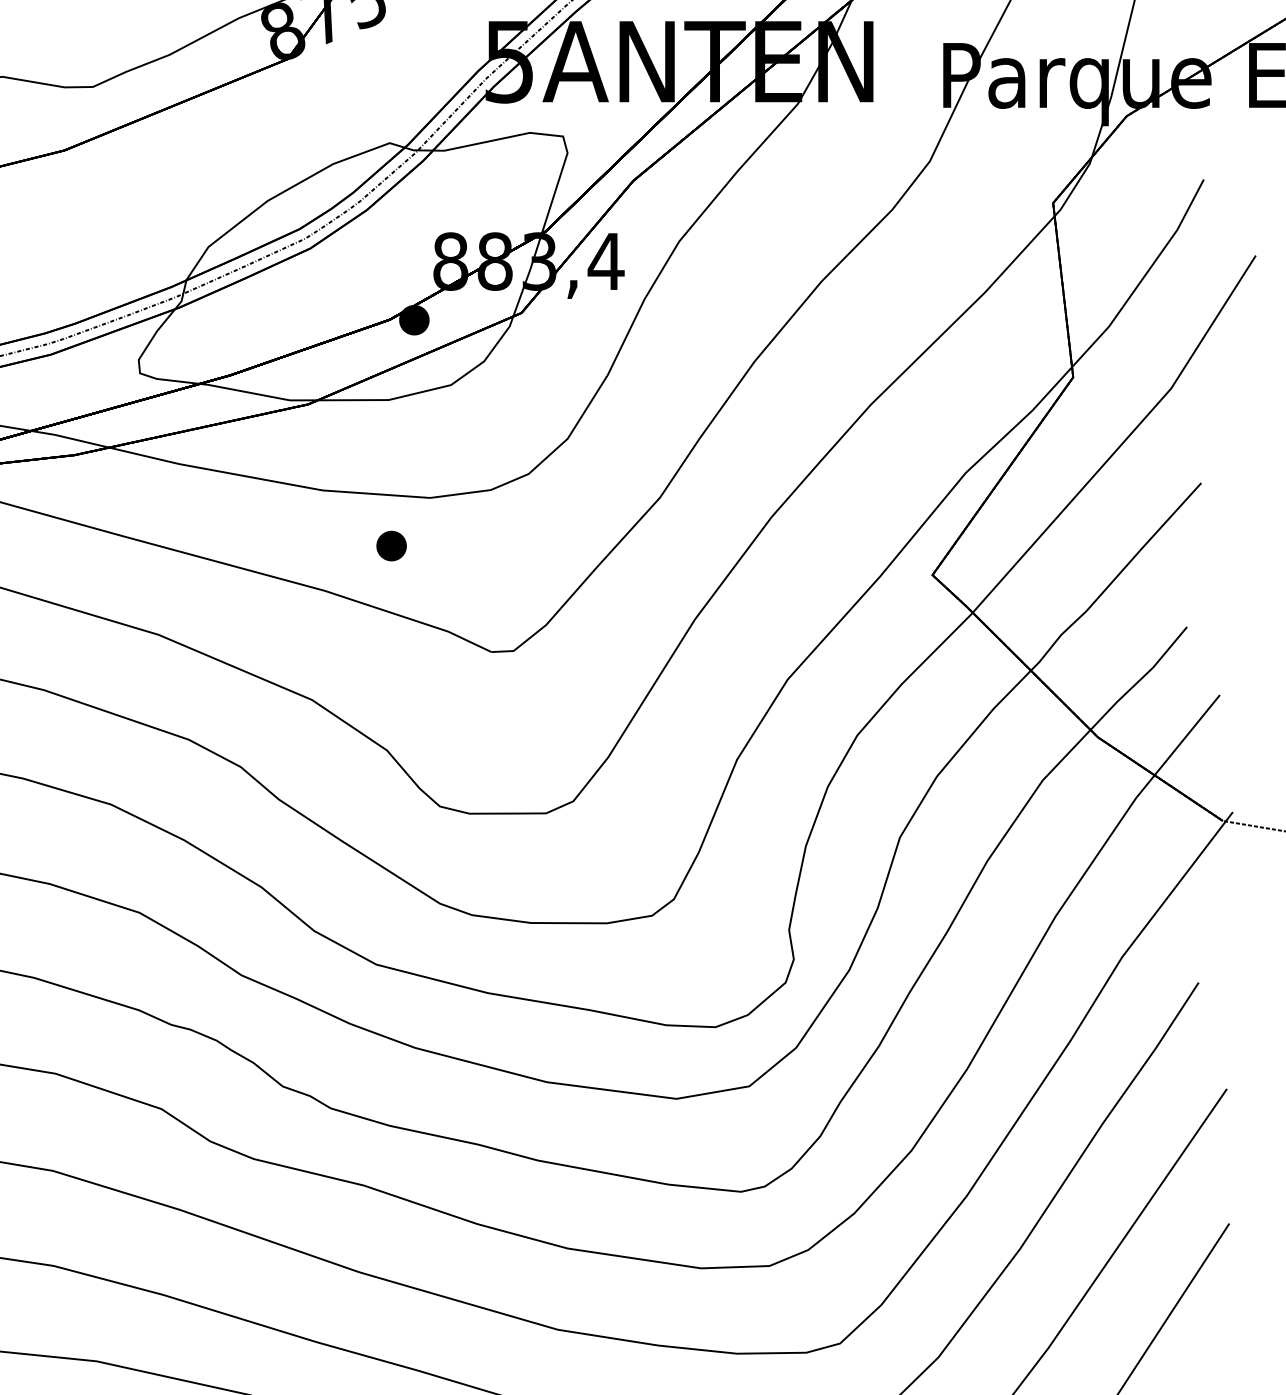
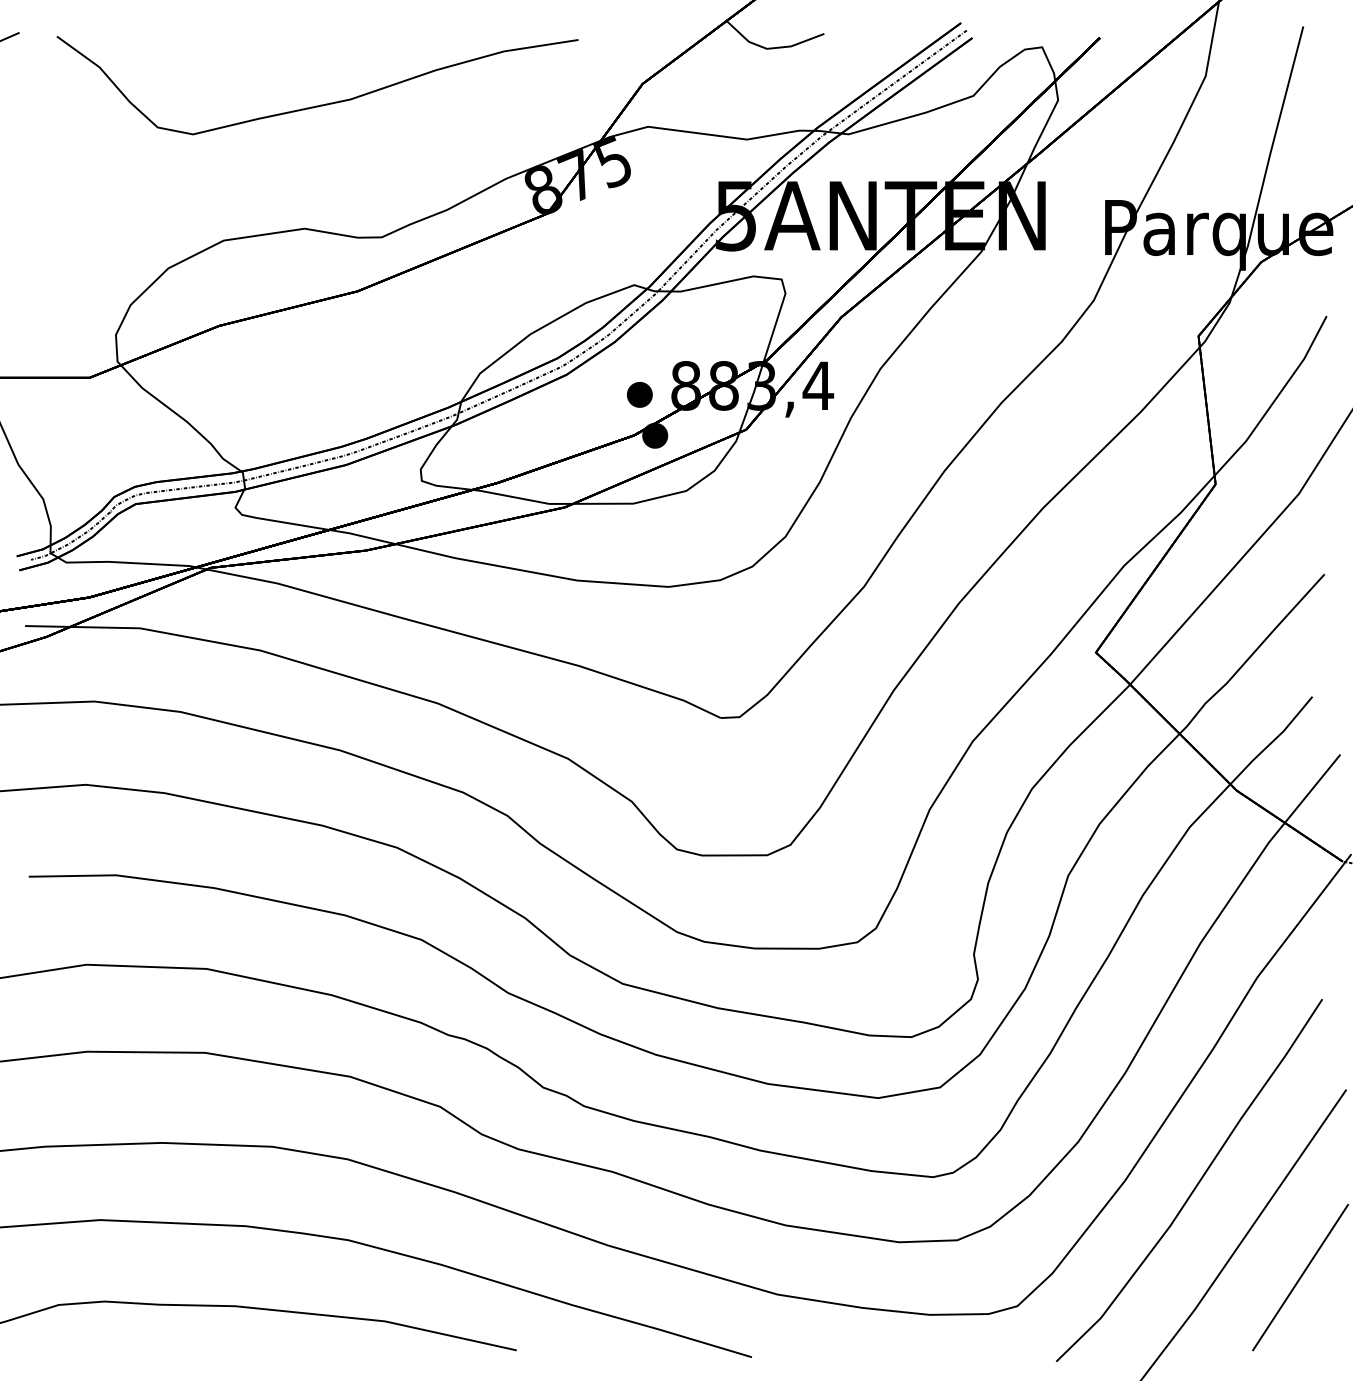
part: (391, 545) -> (639, 394), moved

